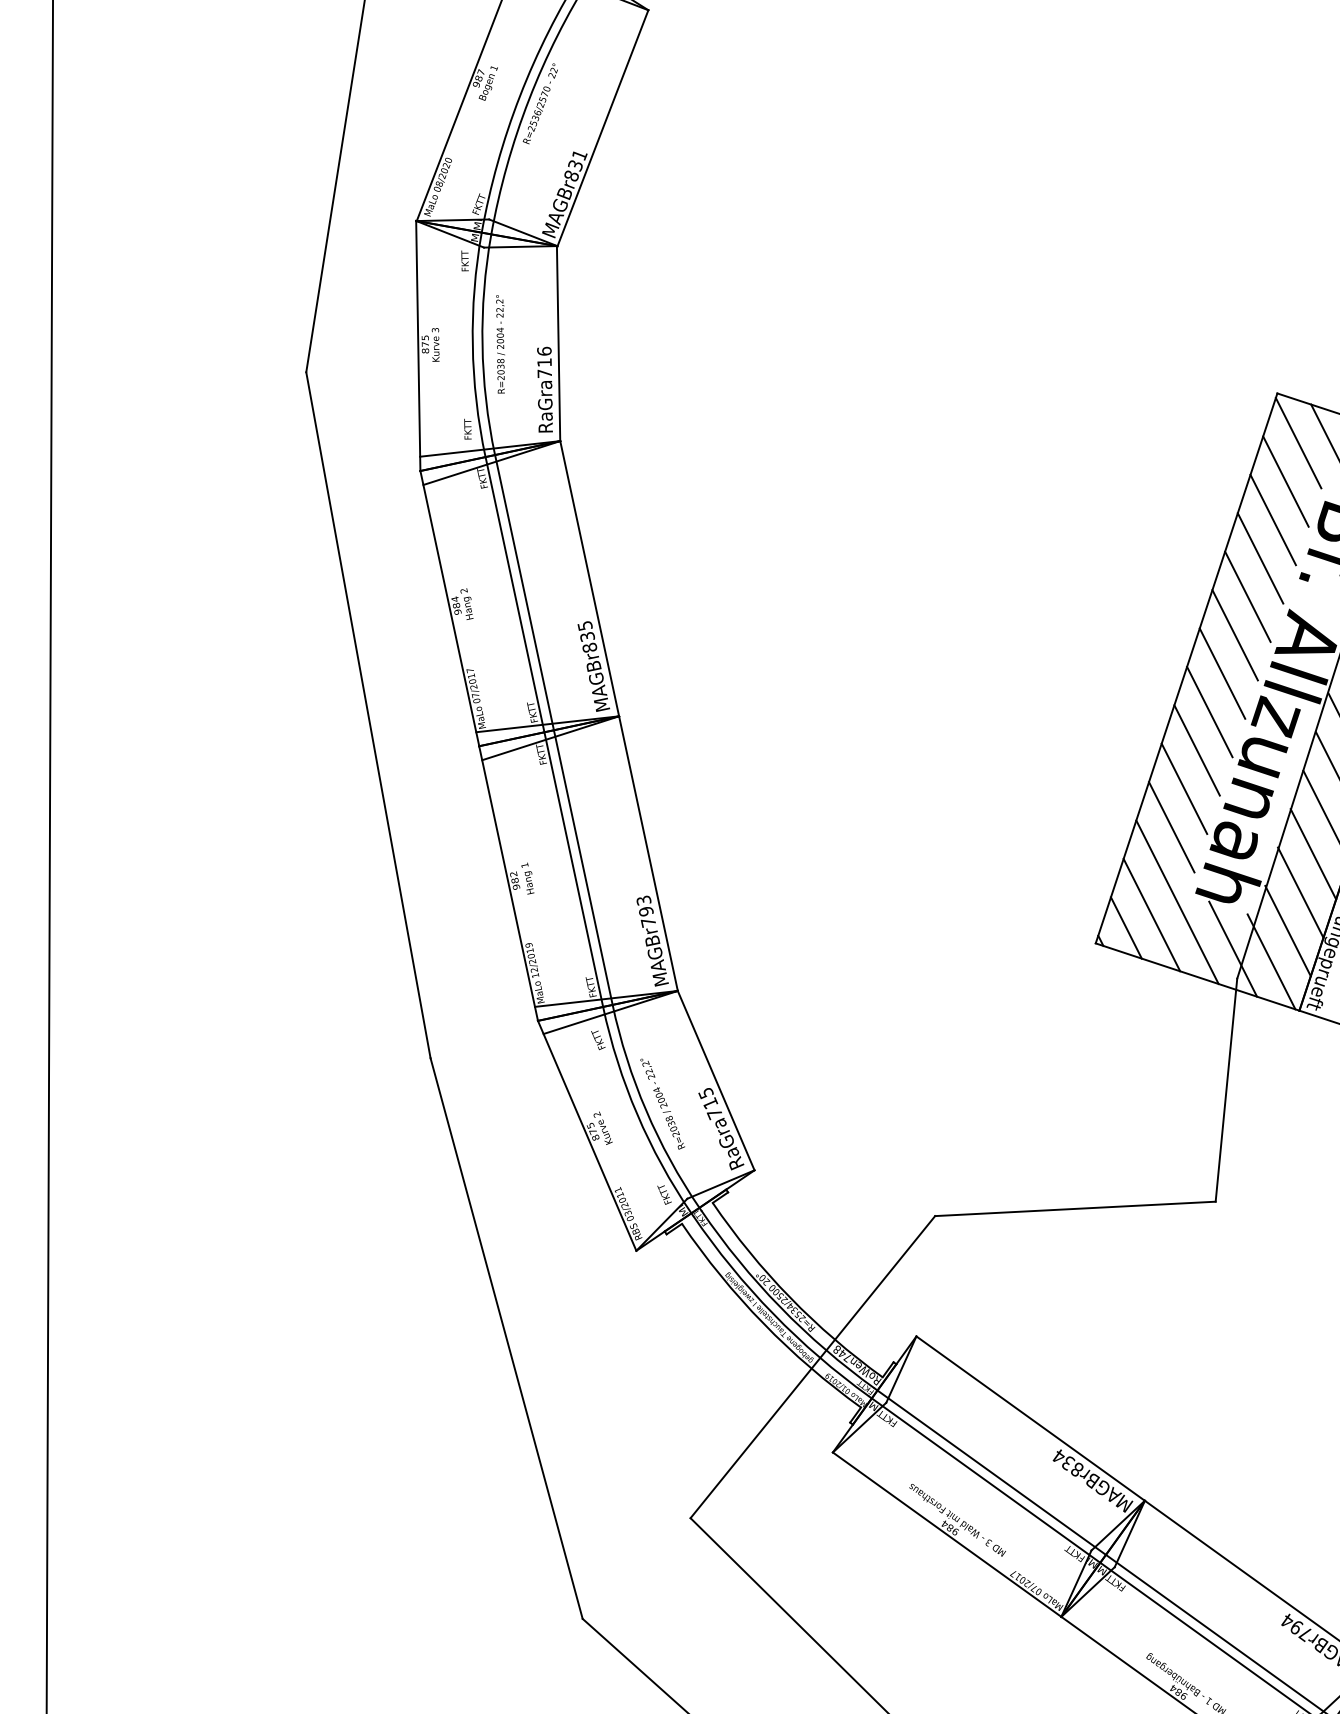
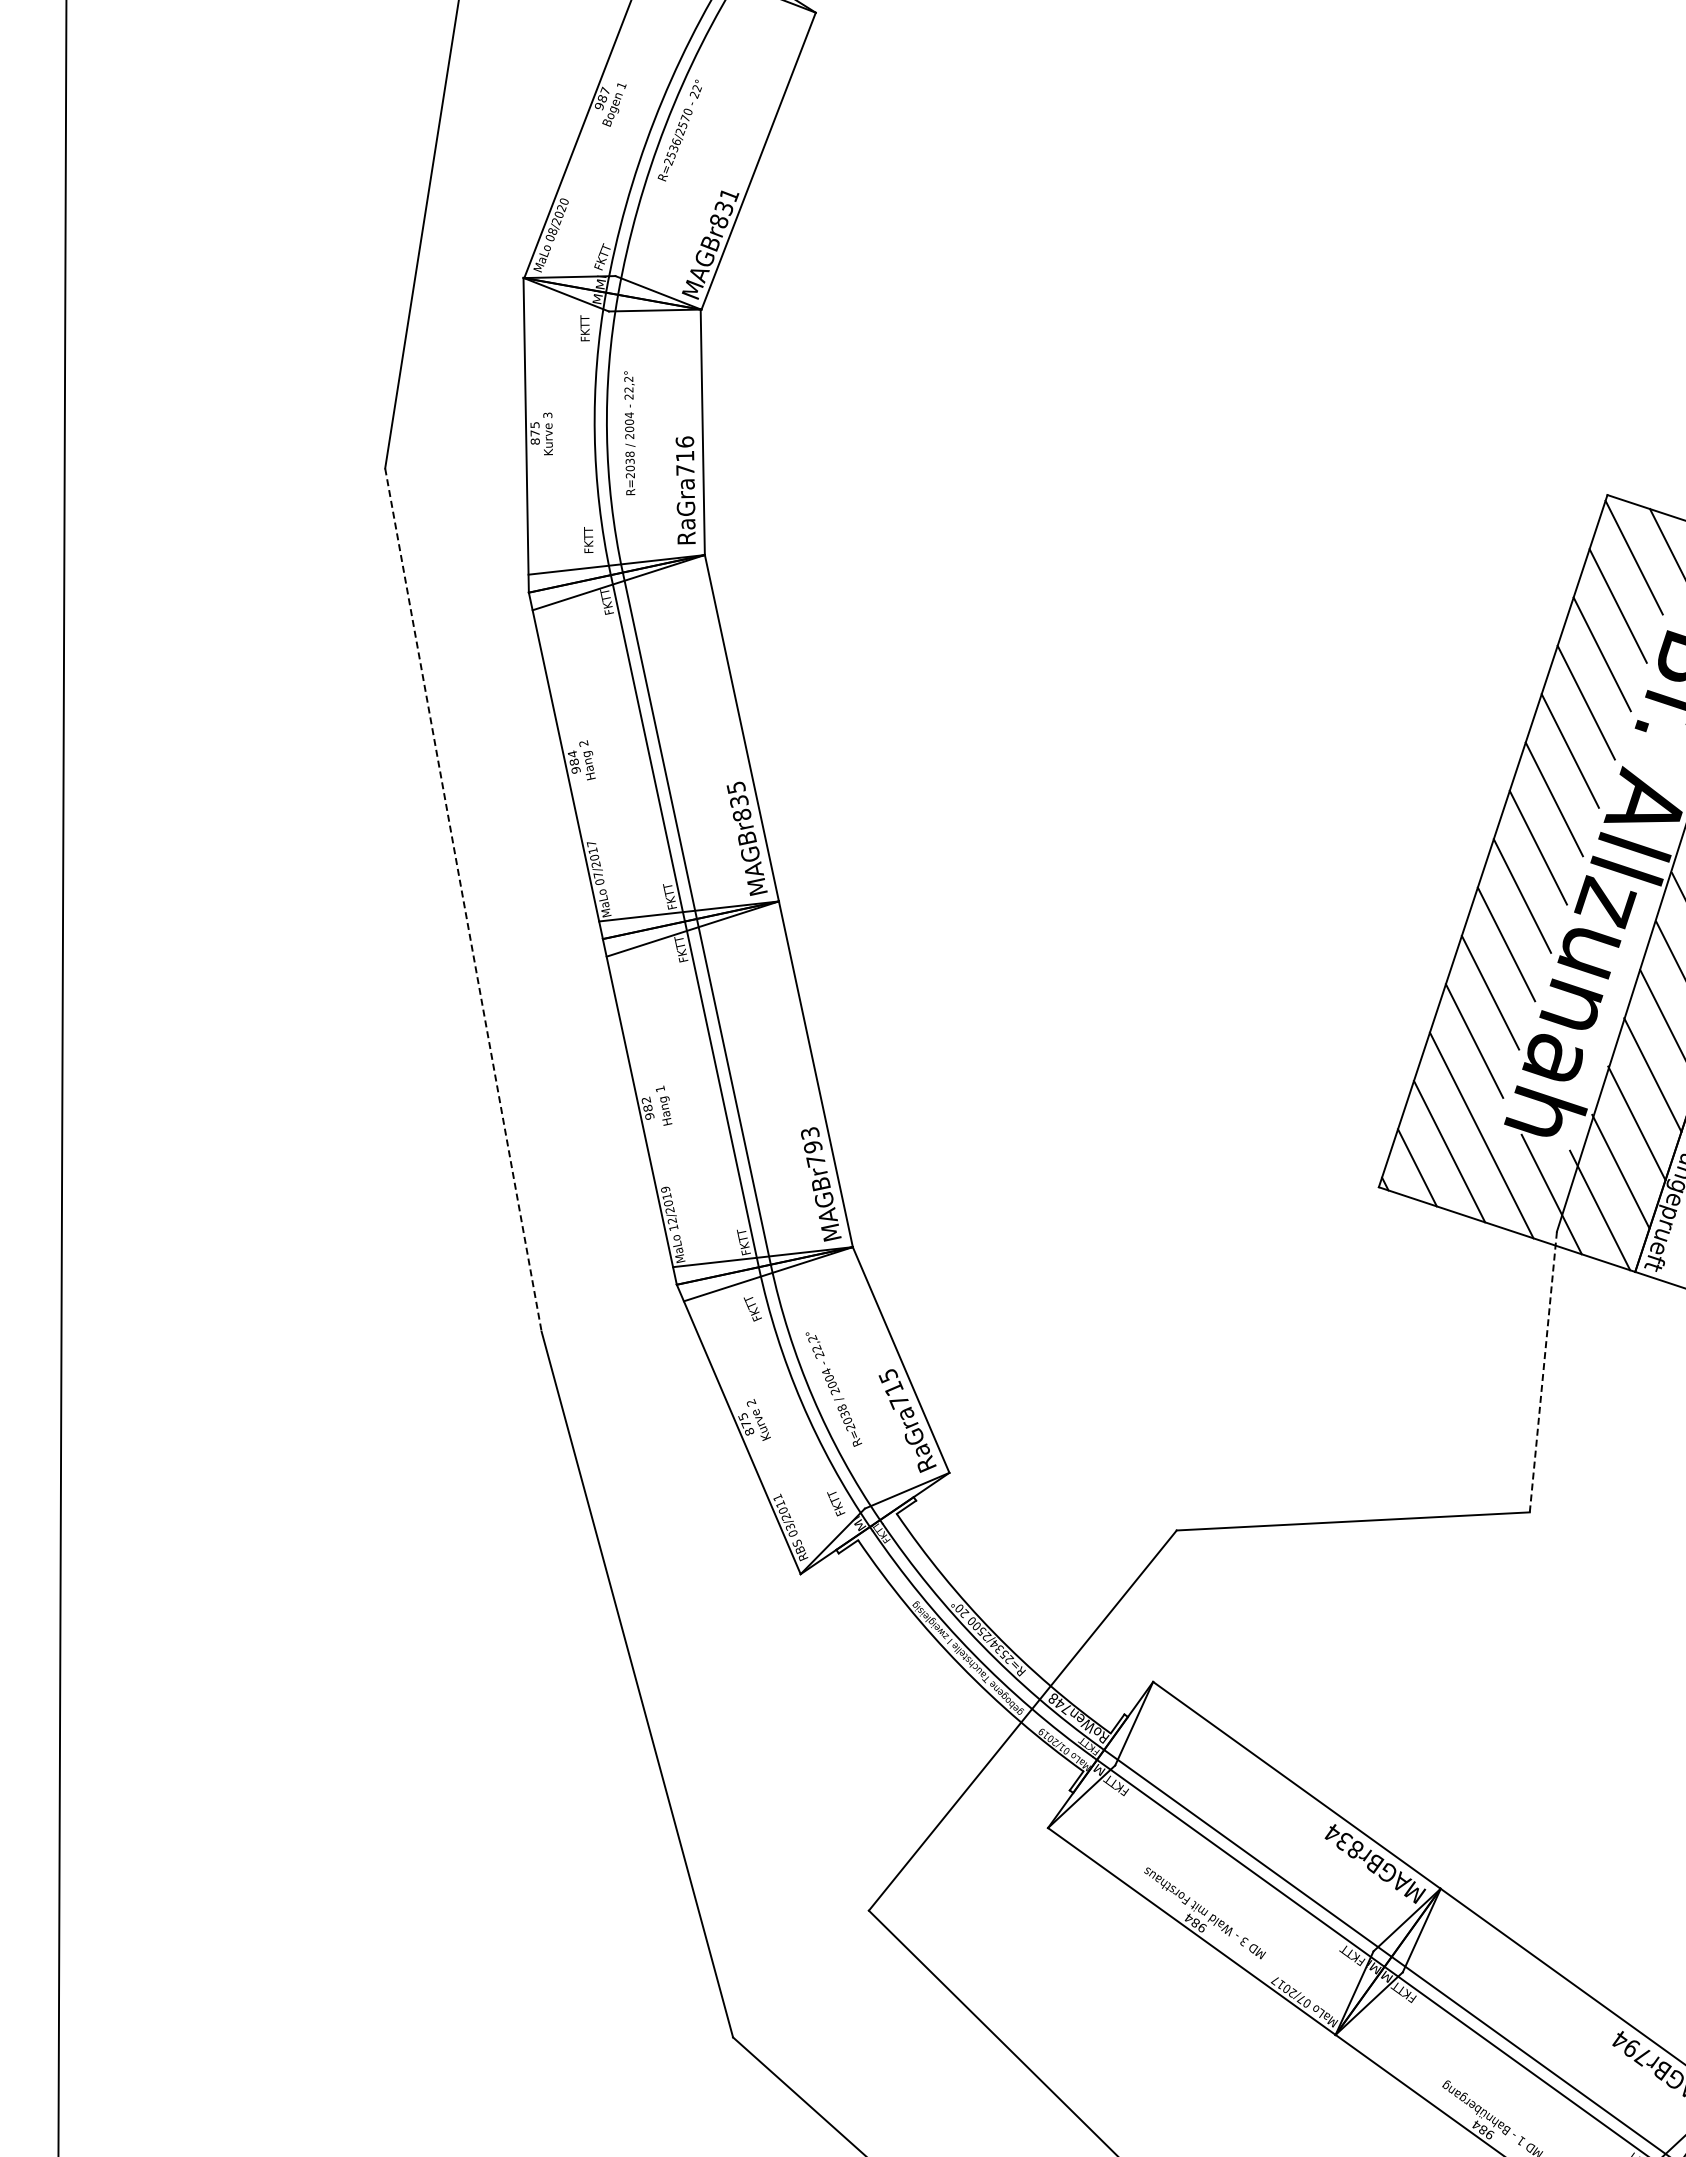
line: (368, 715) -> (463, 900), solid -> dashed
line: (1226, 1090) -> (1543, 1372), solid -> dashed

